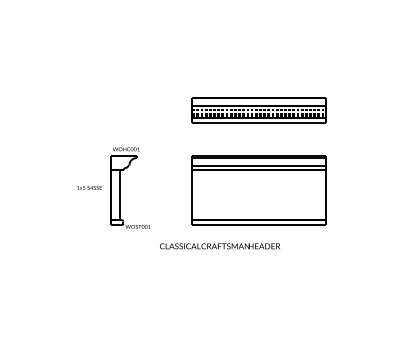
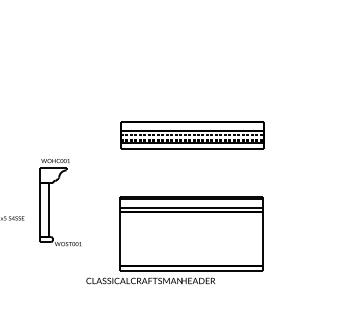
part: (120, 187) -> (49, 201), moved
part: (258, 190) -> (190, 234), moved

